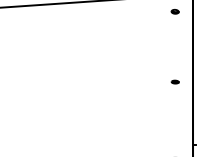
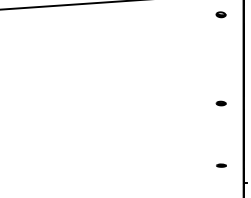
part: (175, 131) -> (221, 165), added

